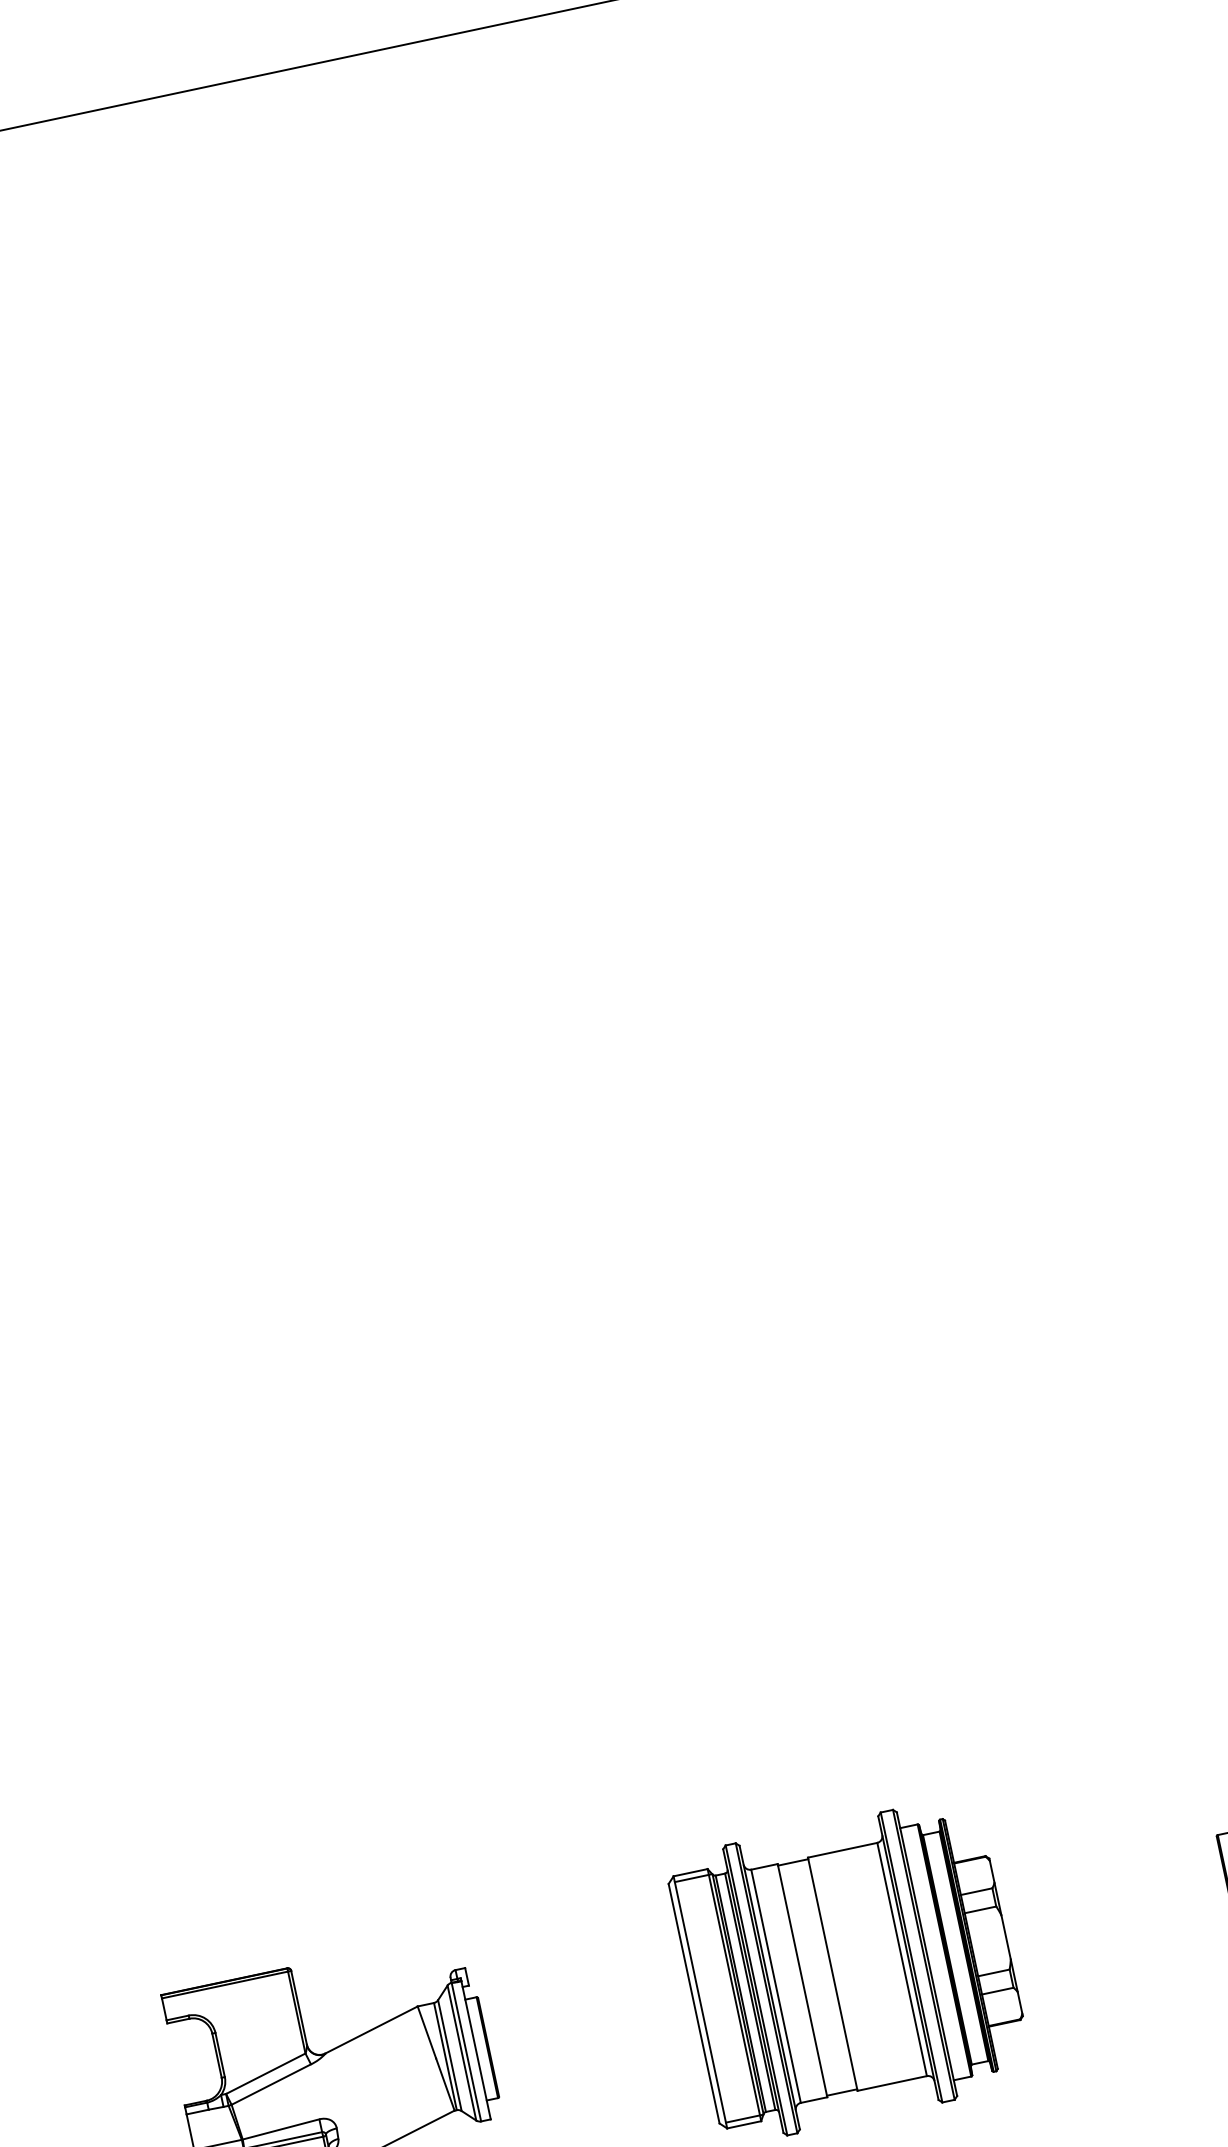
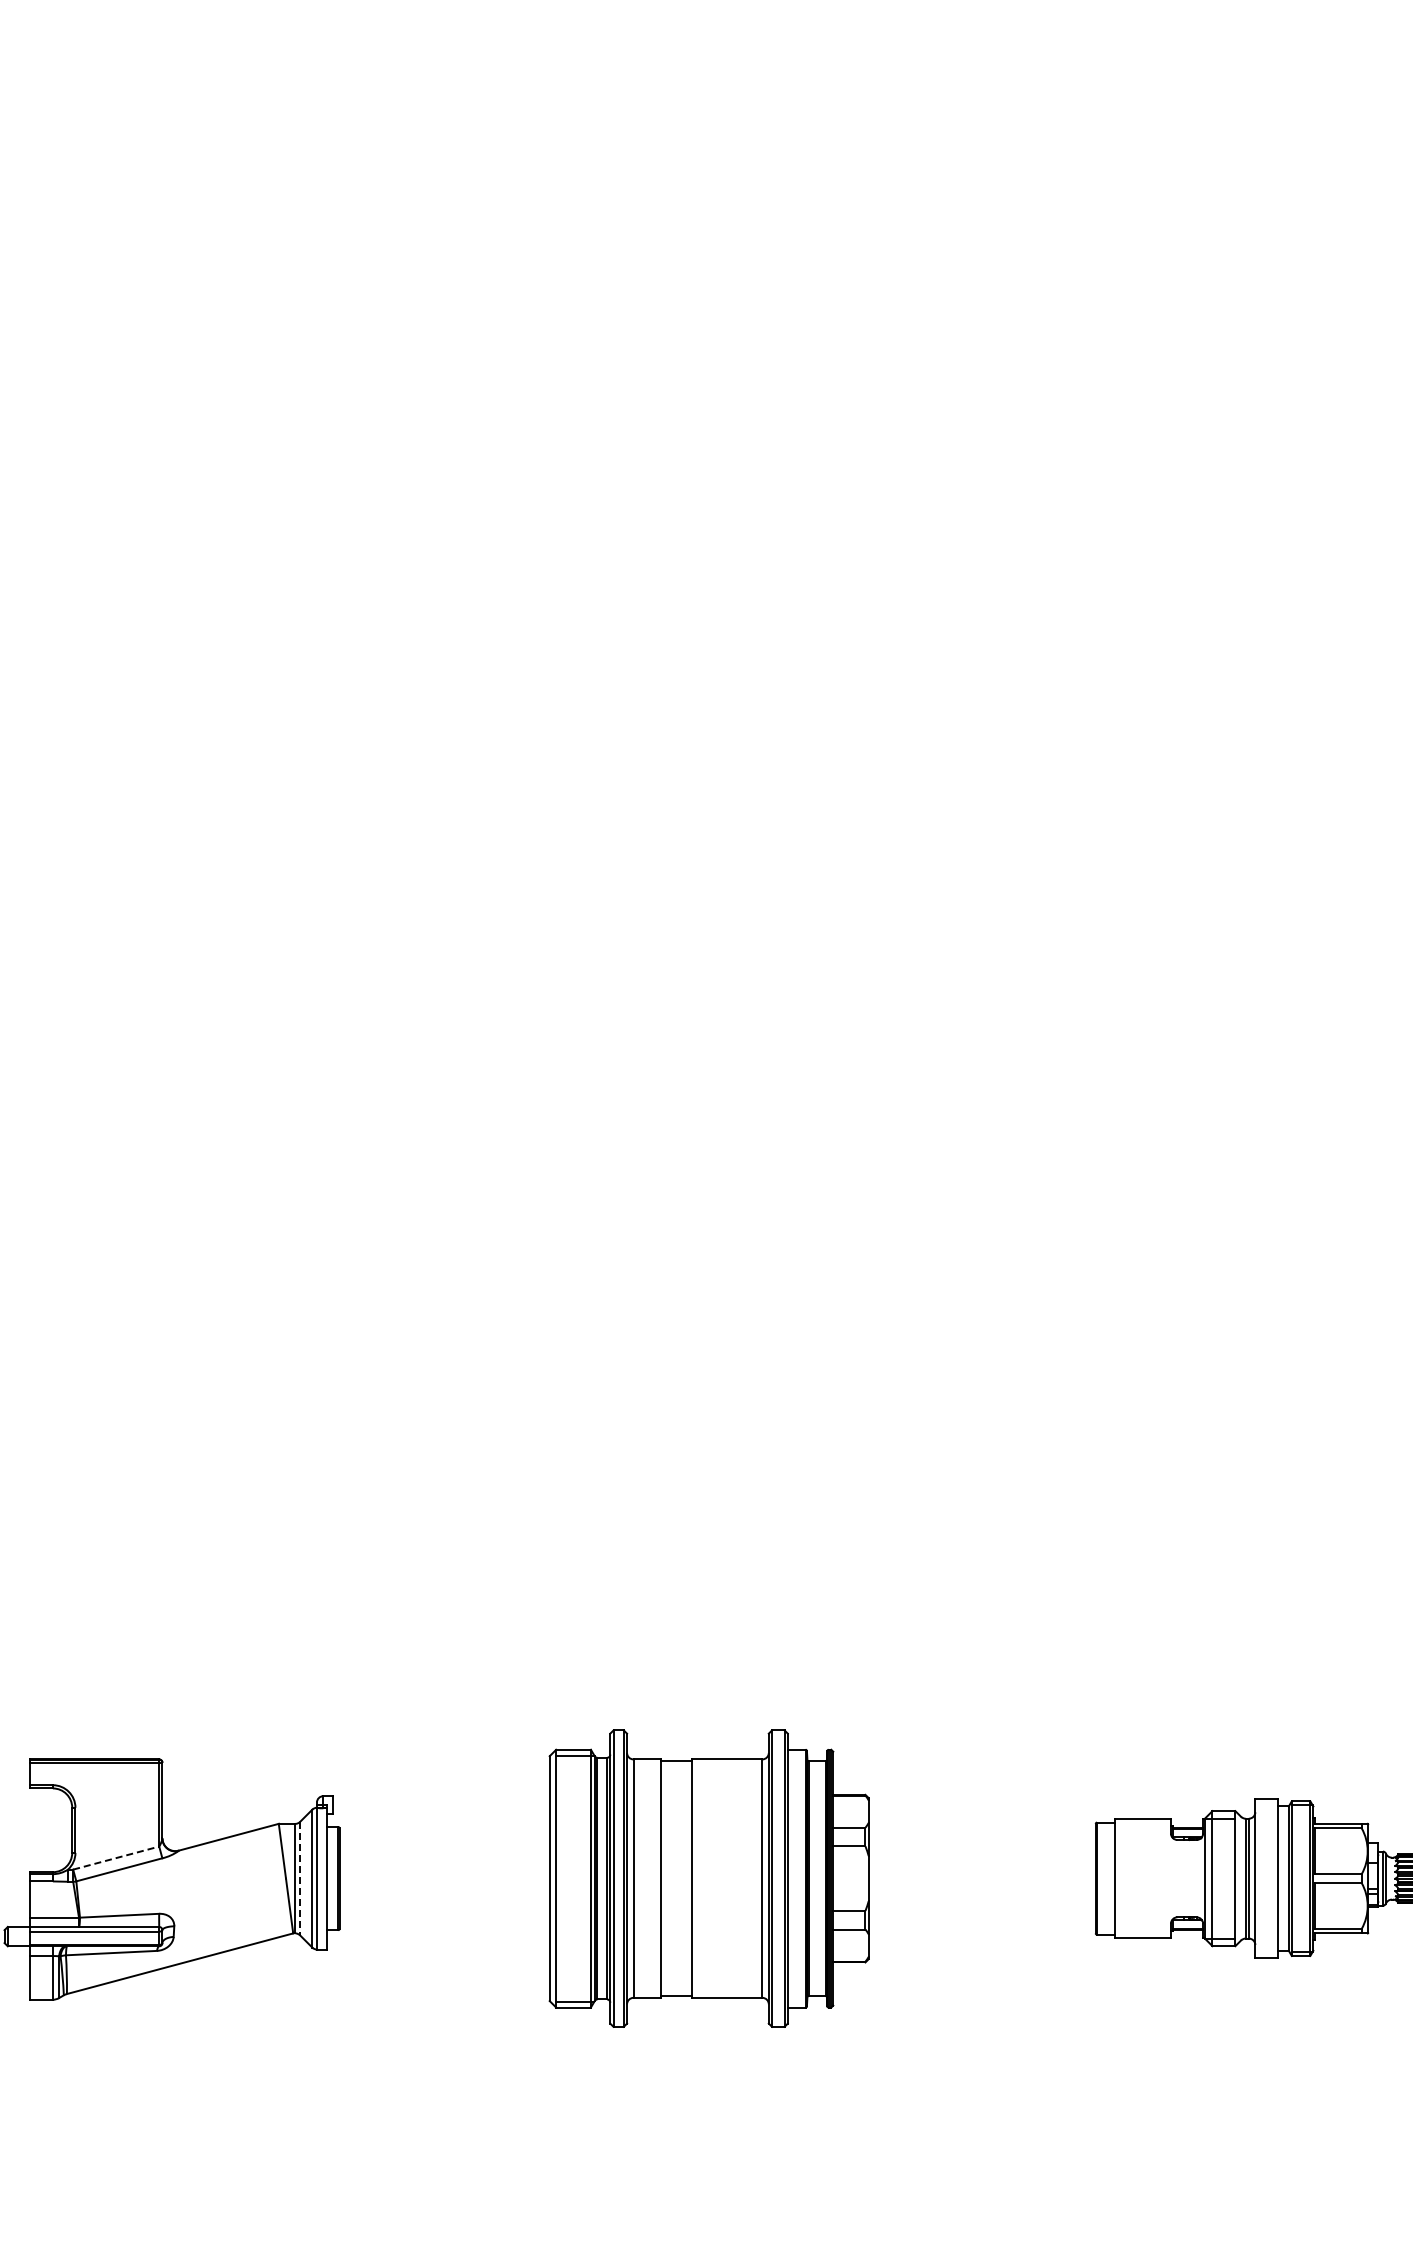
line: (450, 2055) -> (300, 1878), solid -> dashed
line: (266, 2074) -> (116, 1858), solid -> dashed

